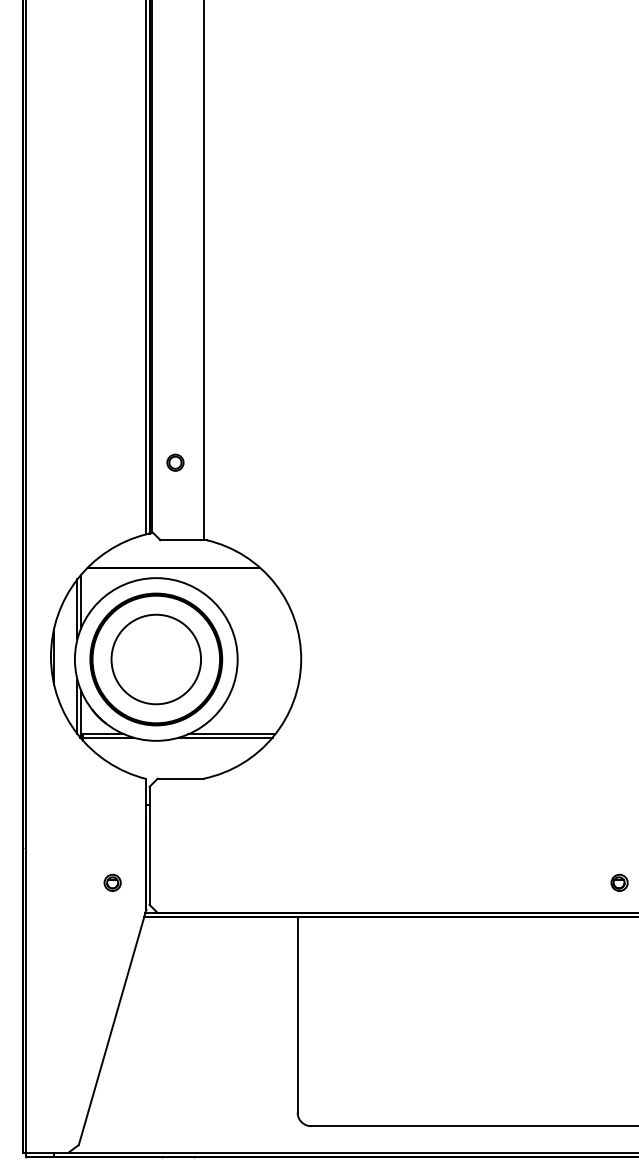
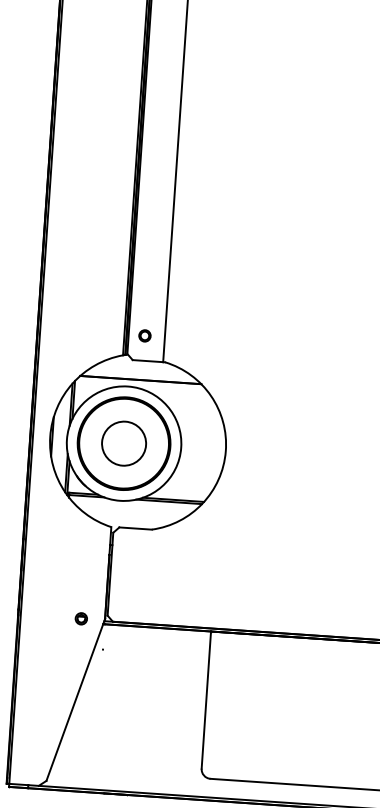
part: (175, 462) -> (144, 335), moved
circle: (156, 659) -> (124, 443), size x0.7
part: (112, 882) -> (81, 618), moved

